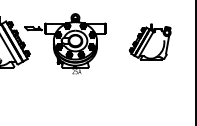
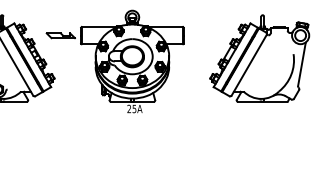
part: (150, 41) -> (260, 57), size x1.43

